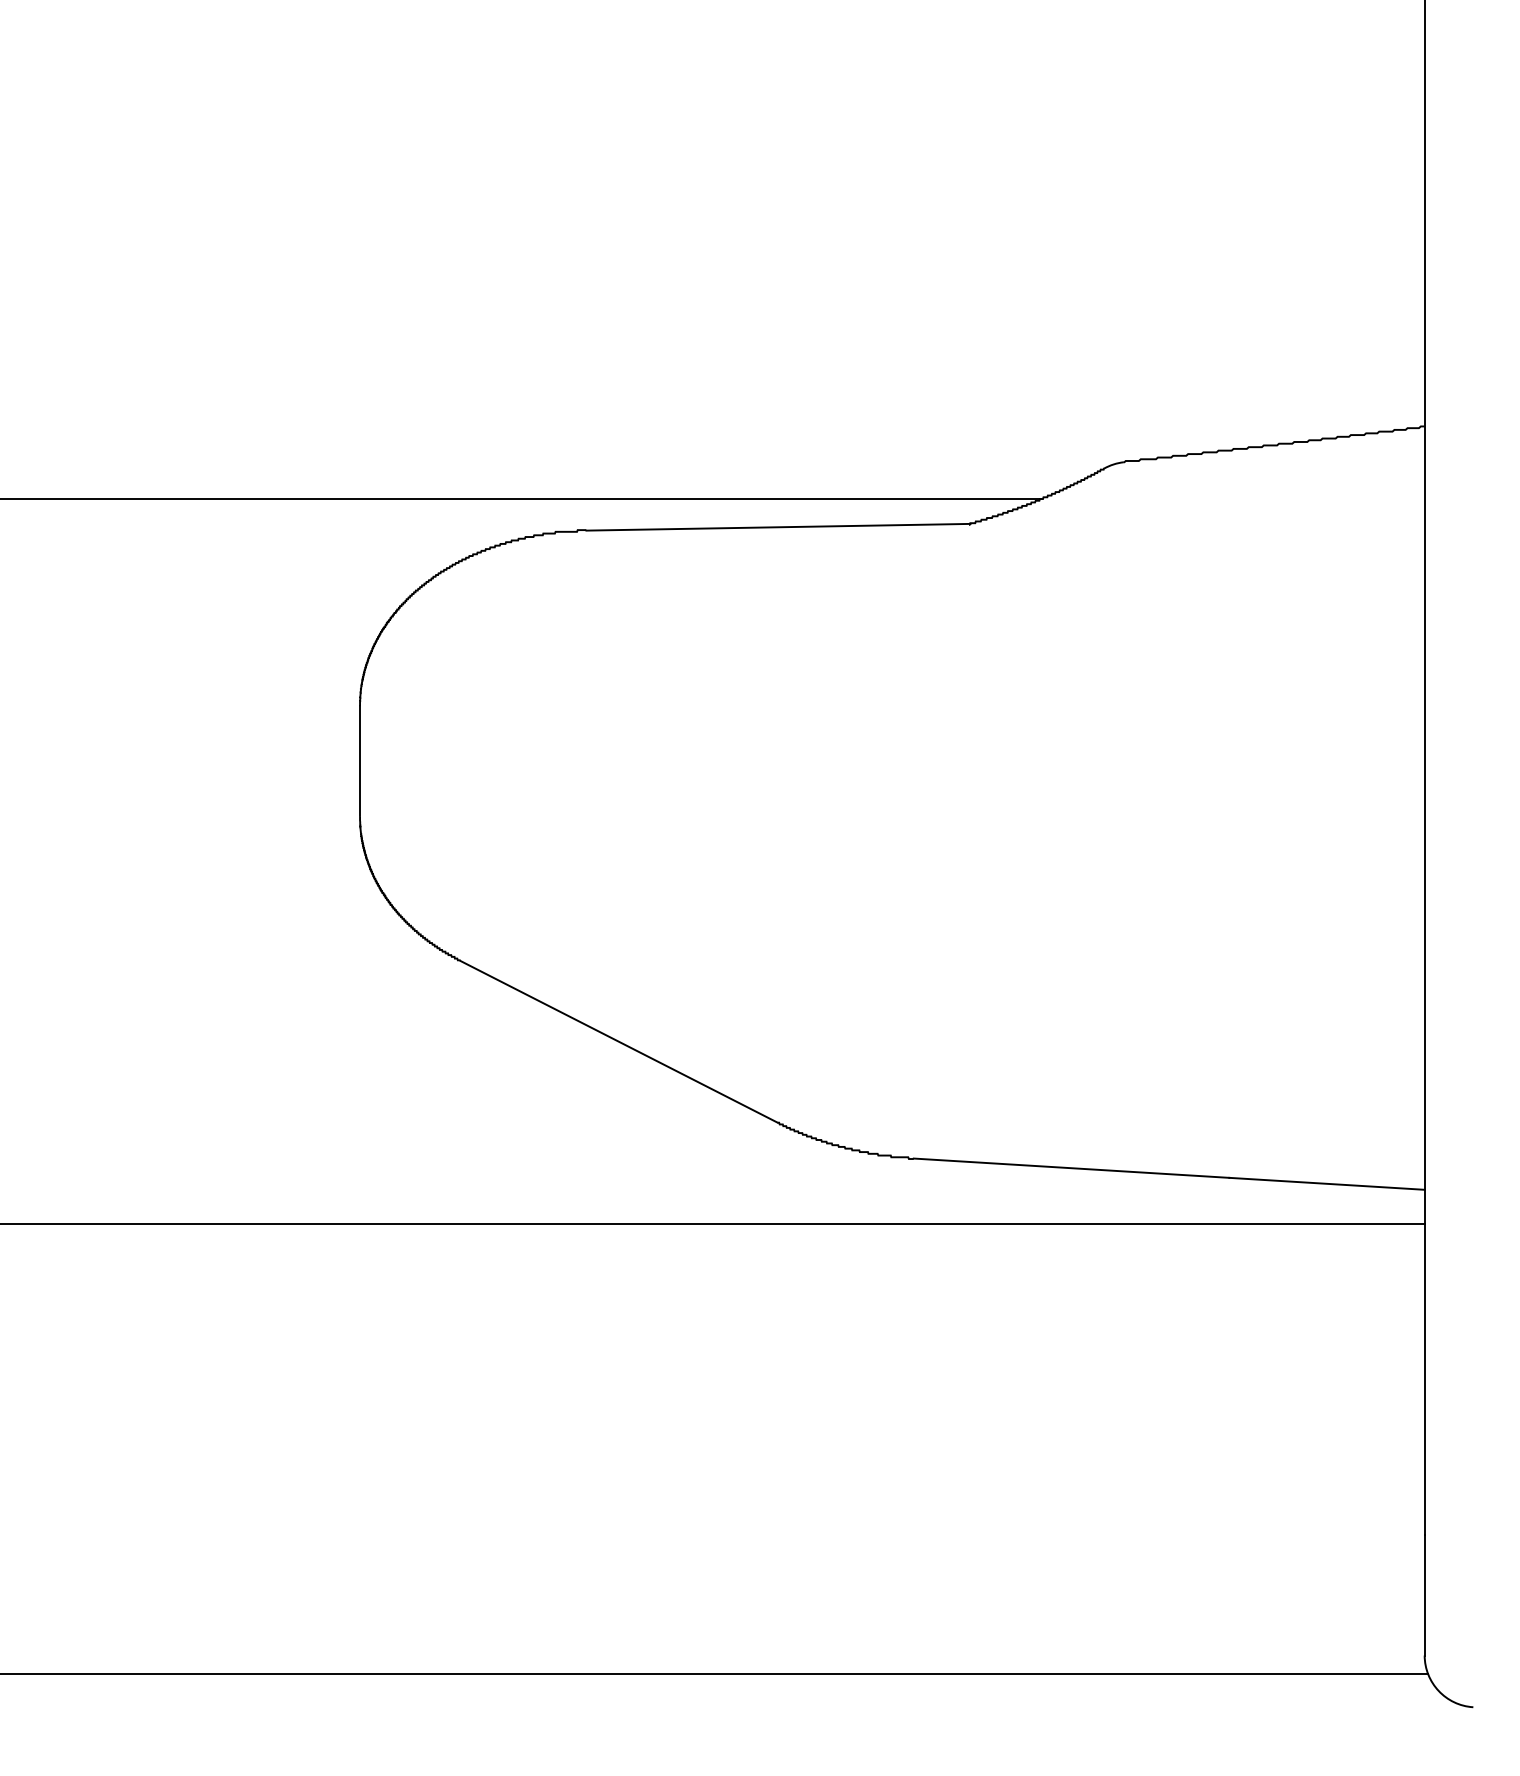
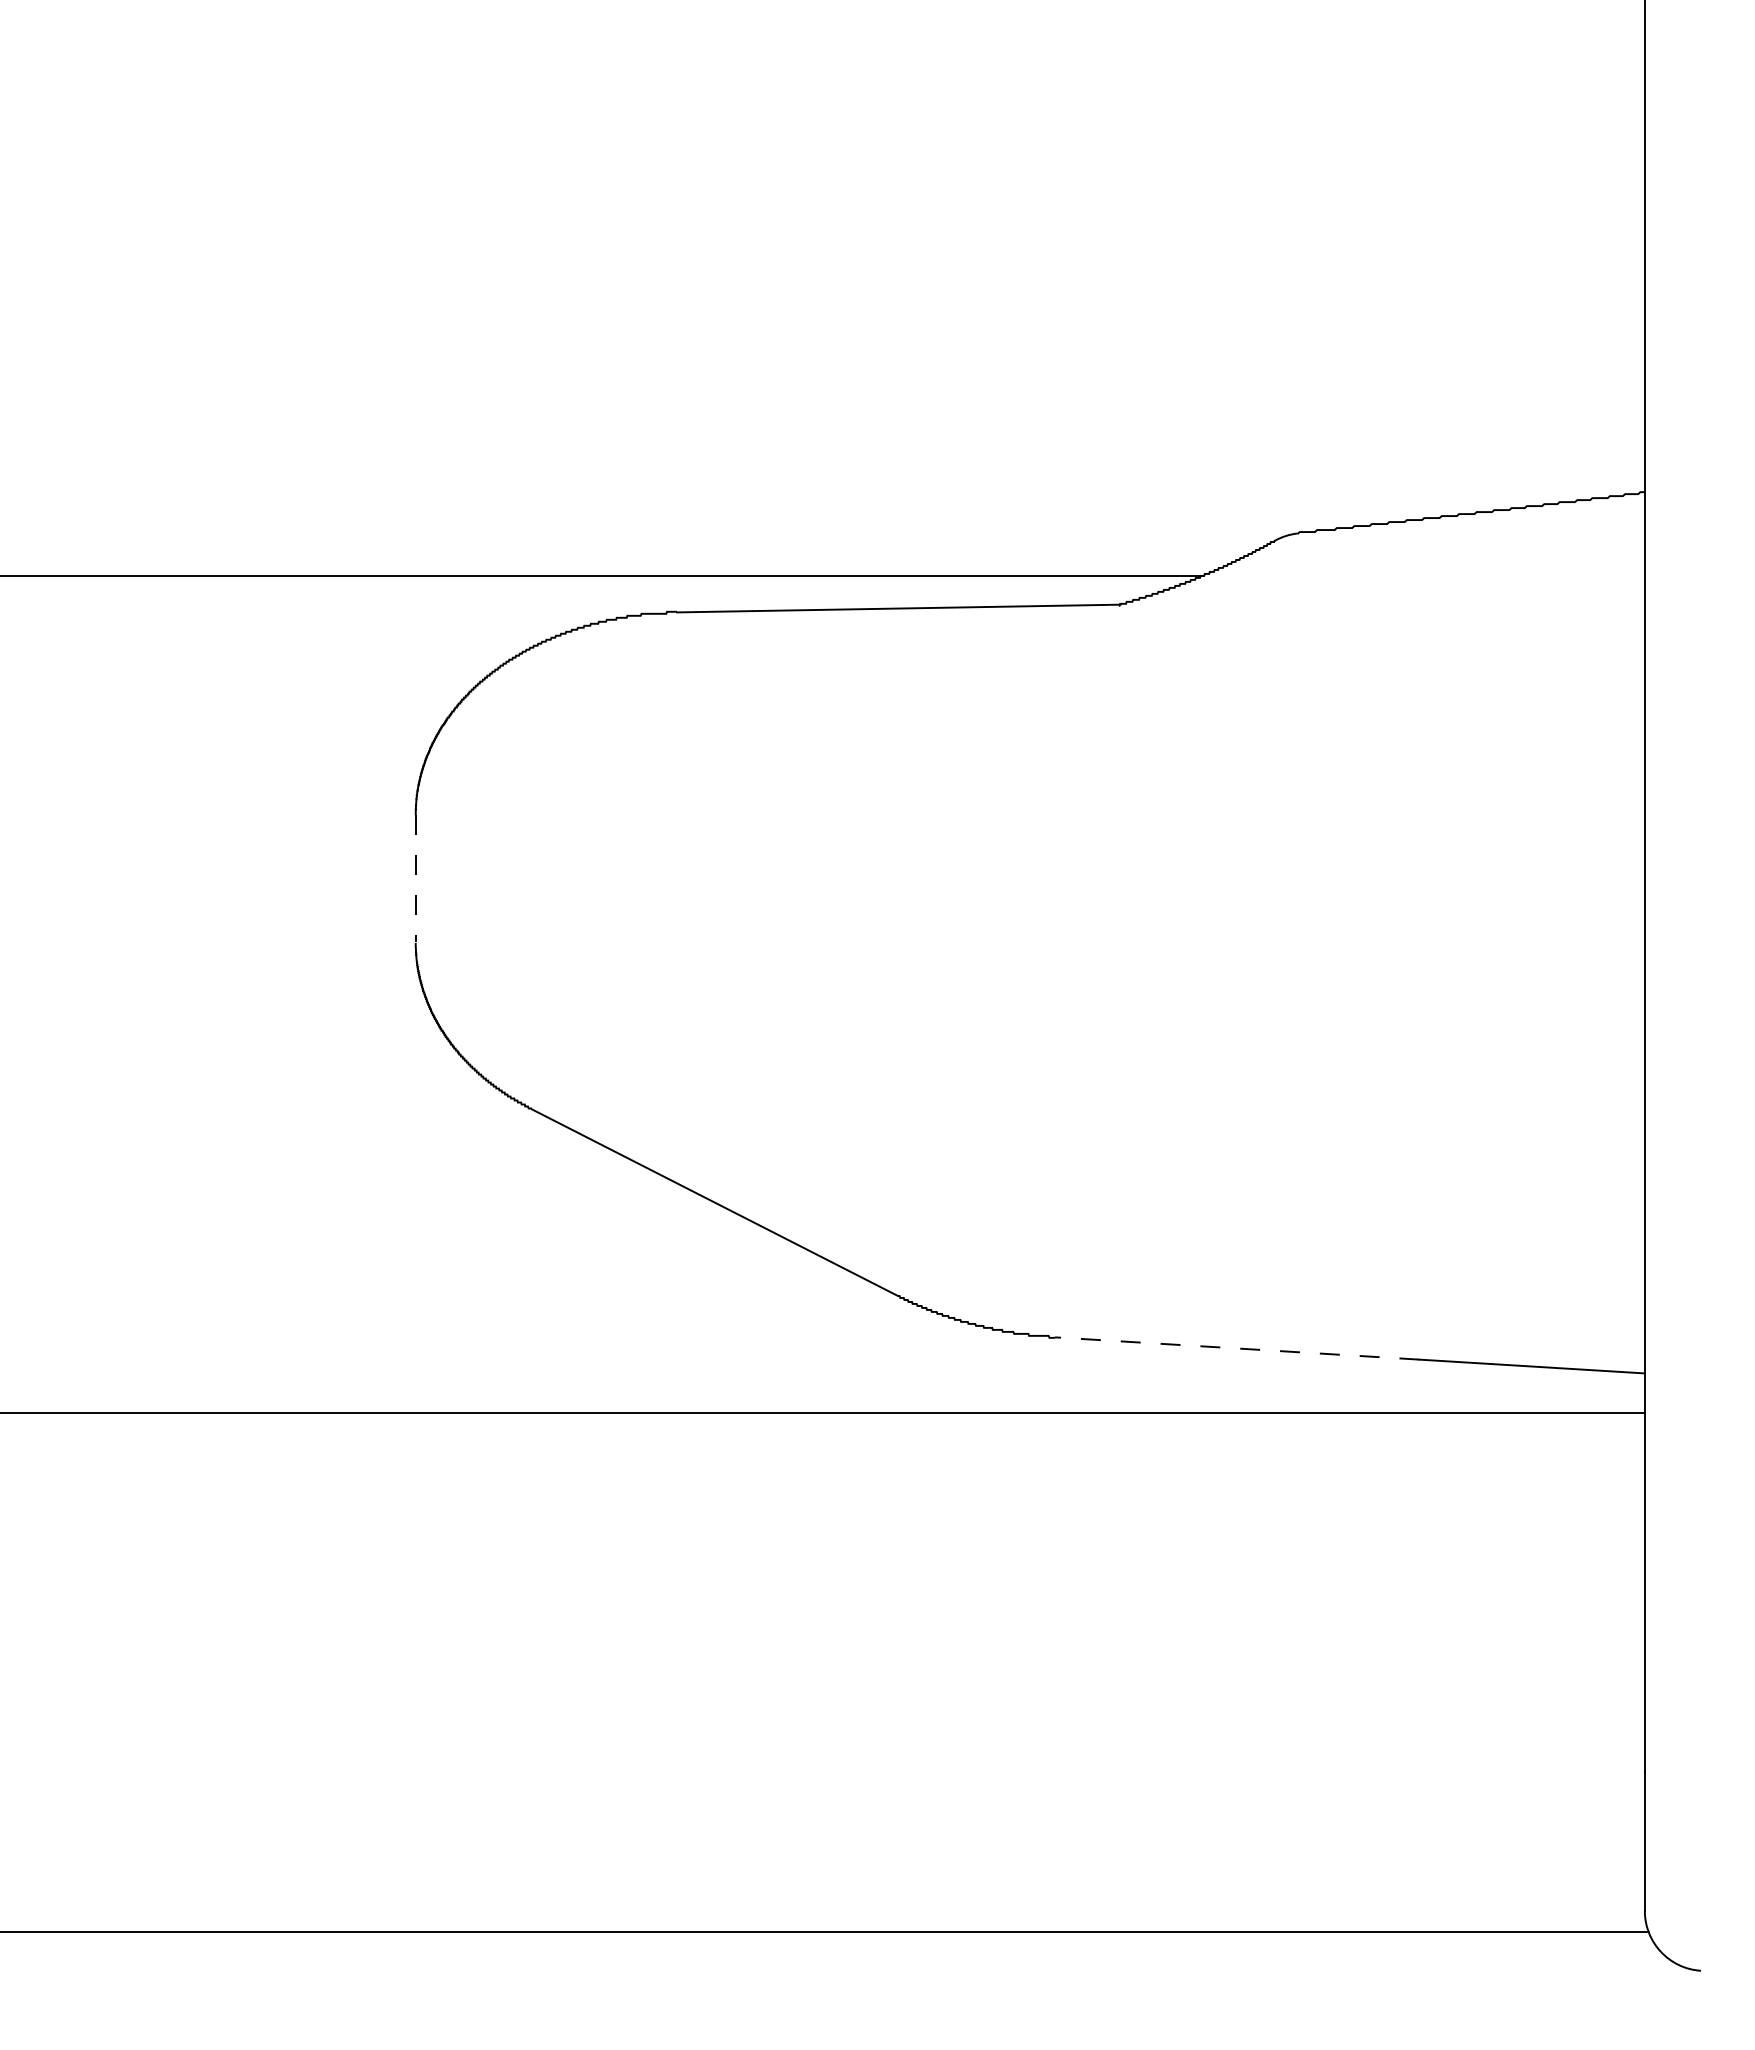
line: (359, 761) -> (415, 879), solid -> dashed
line: (1071, 1168) -> (1237, 1348), solid -> dashed

